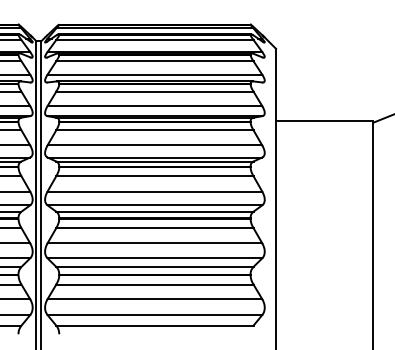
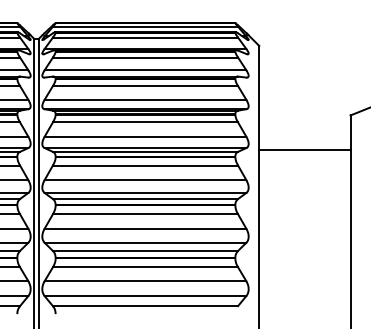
line: (324, 121) -> (304, 149), moved

